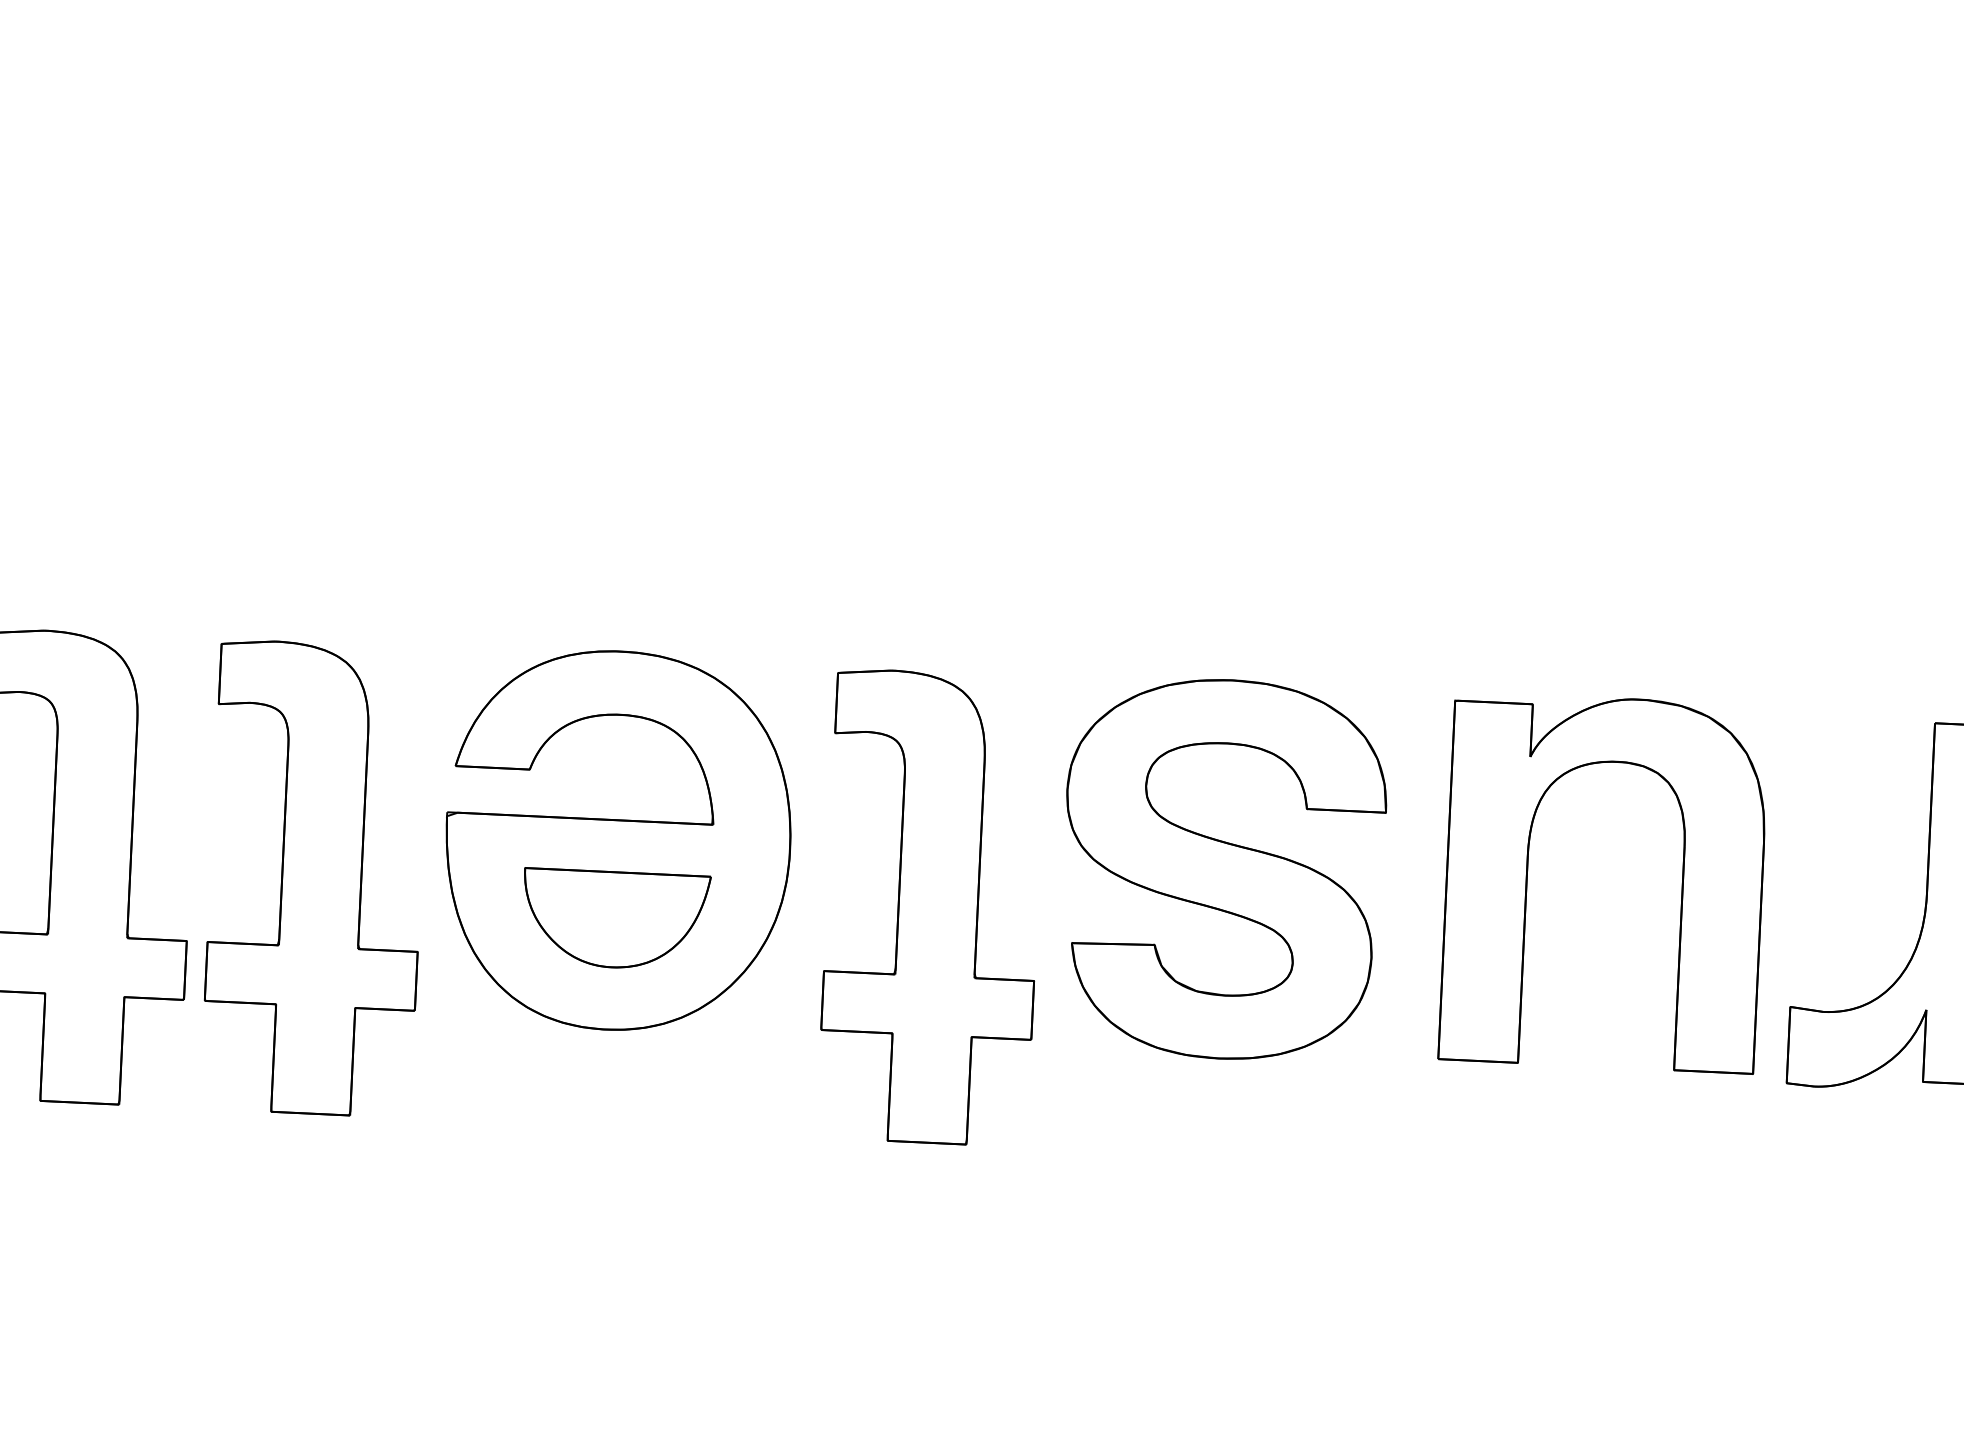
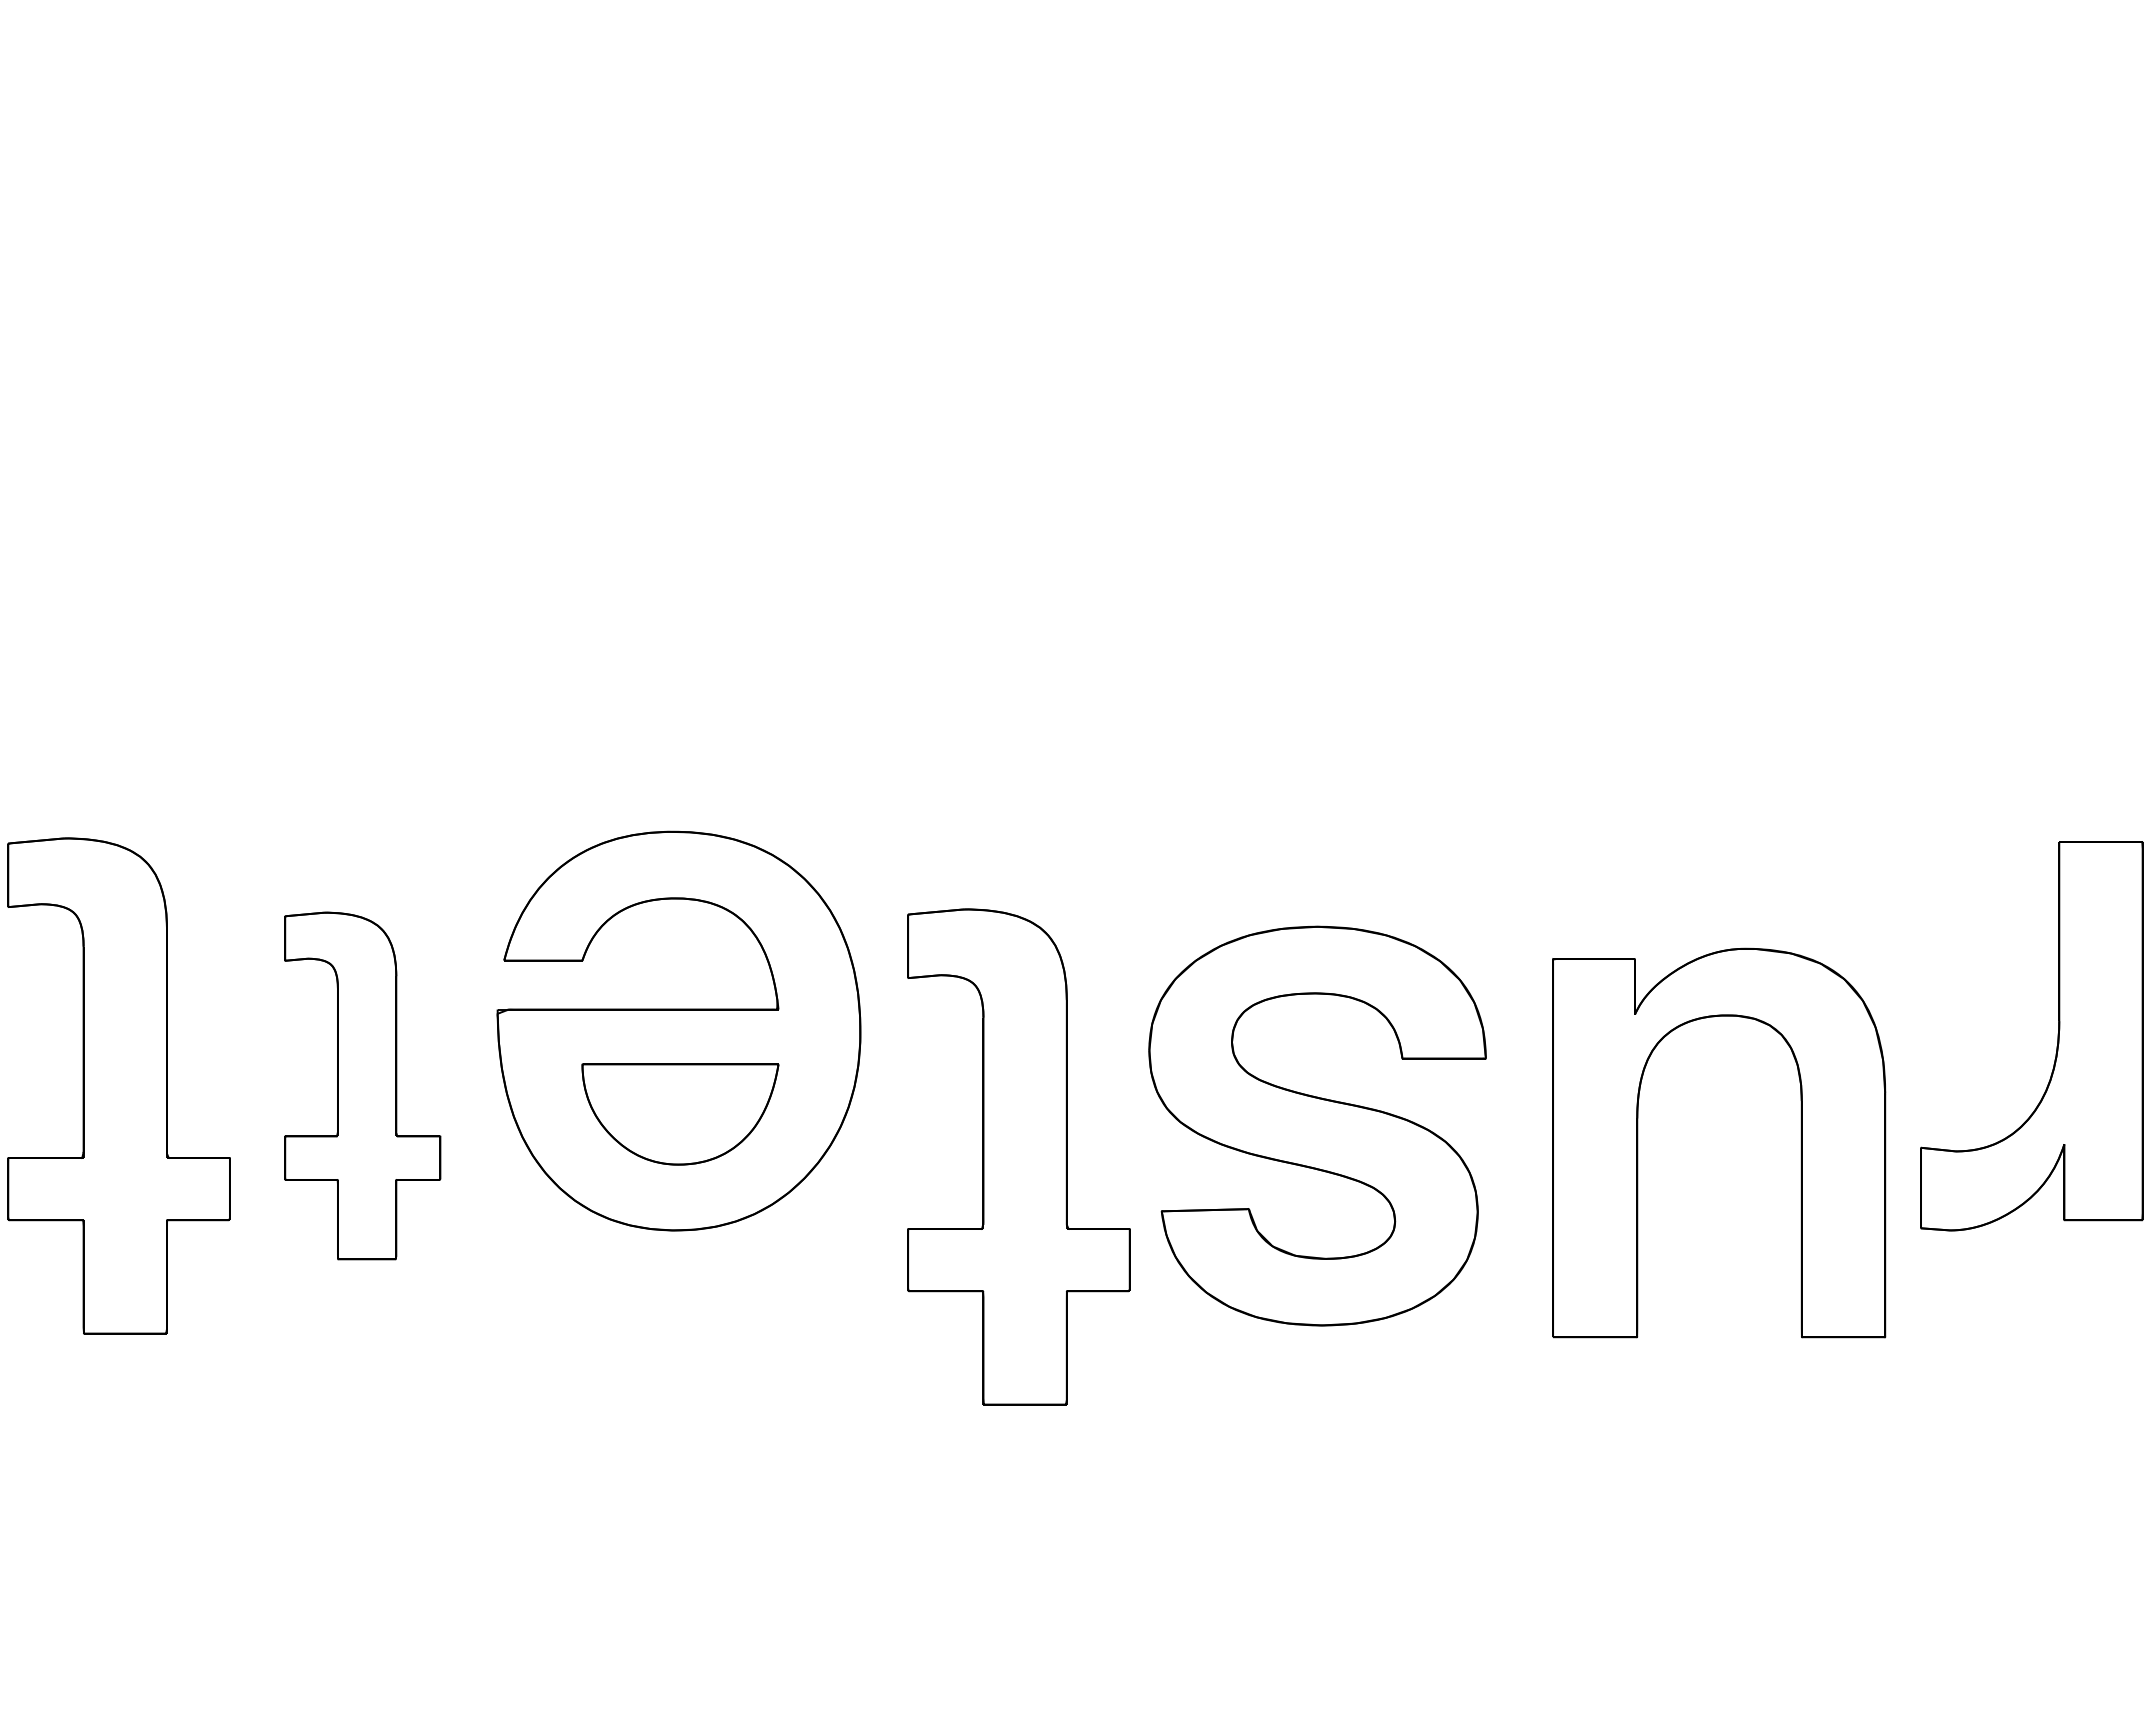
part: (1223, 868) -> (1317, 1125), moved
part: (315, 878) -> (362, 1085), size x0.7
part: (1527, 878) -> (1638, 1142), moved
part: (931, 907) -> (1018, 1156), moved

